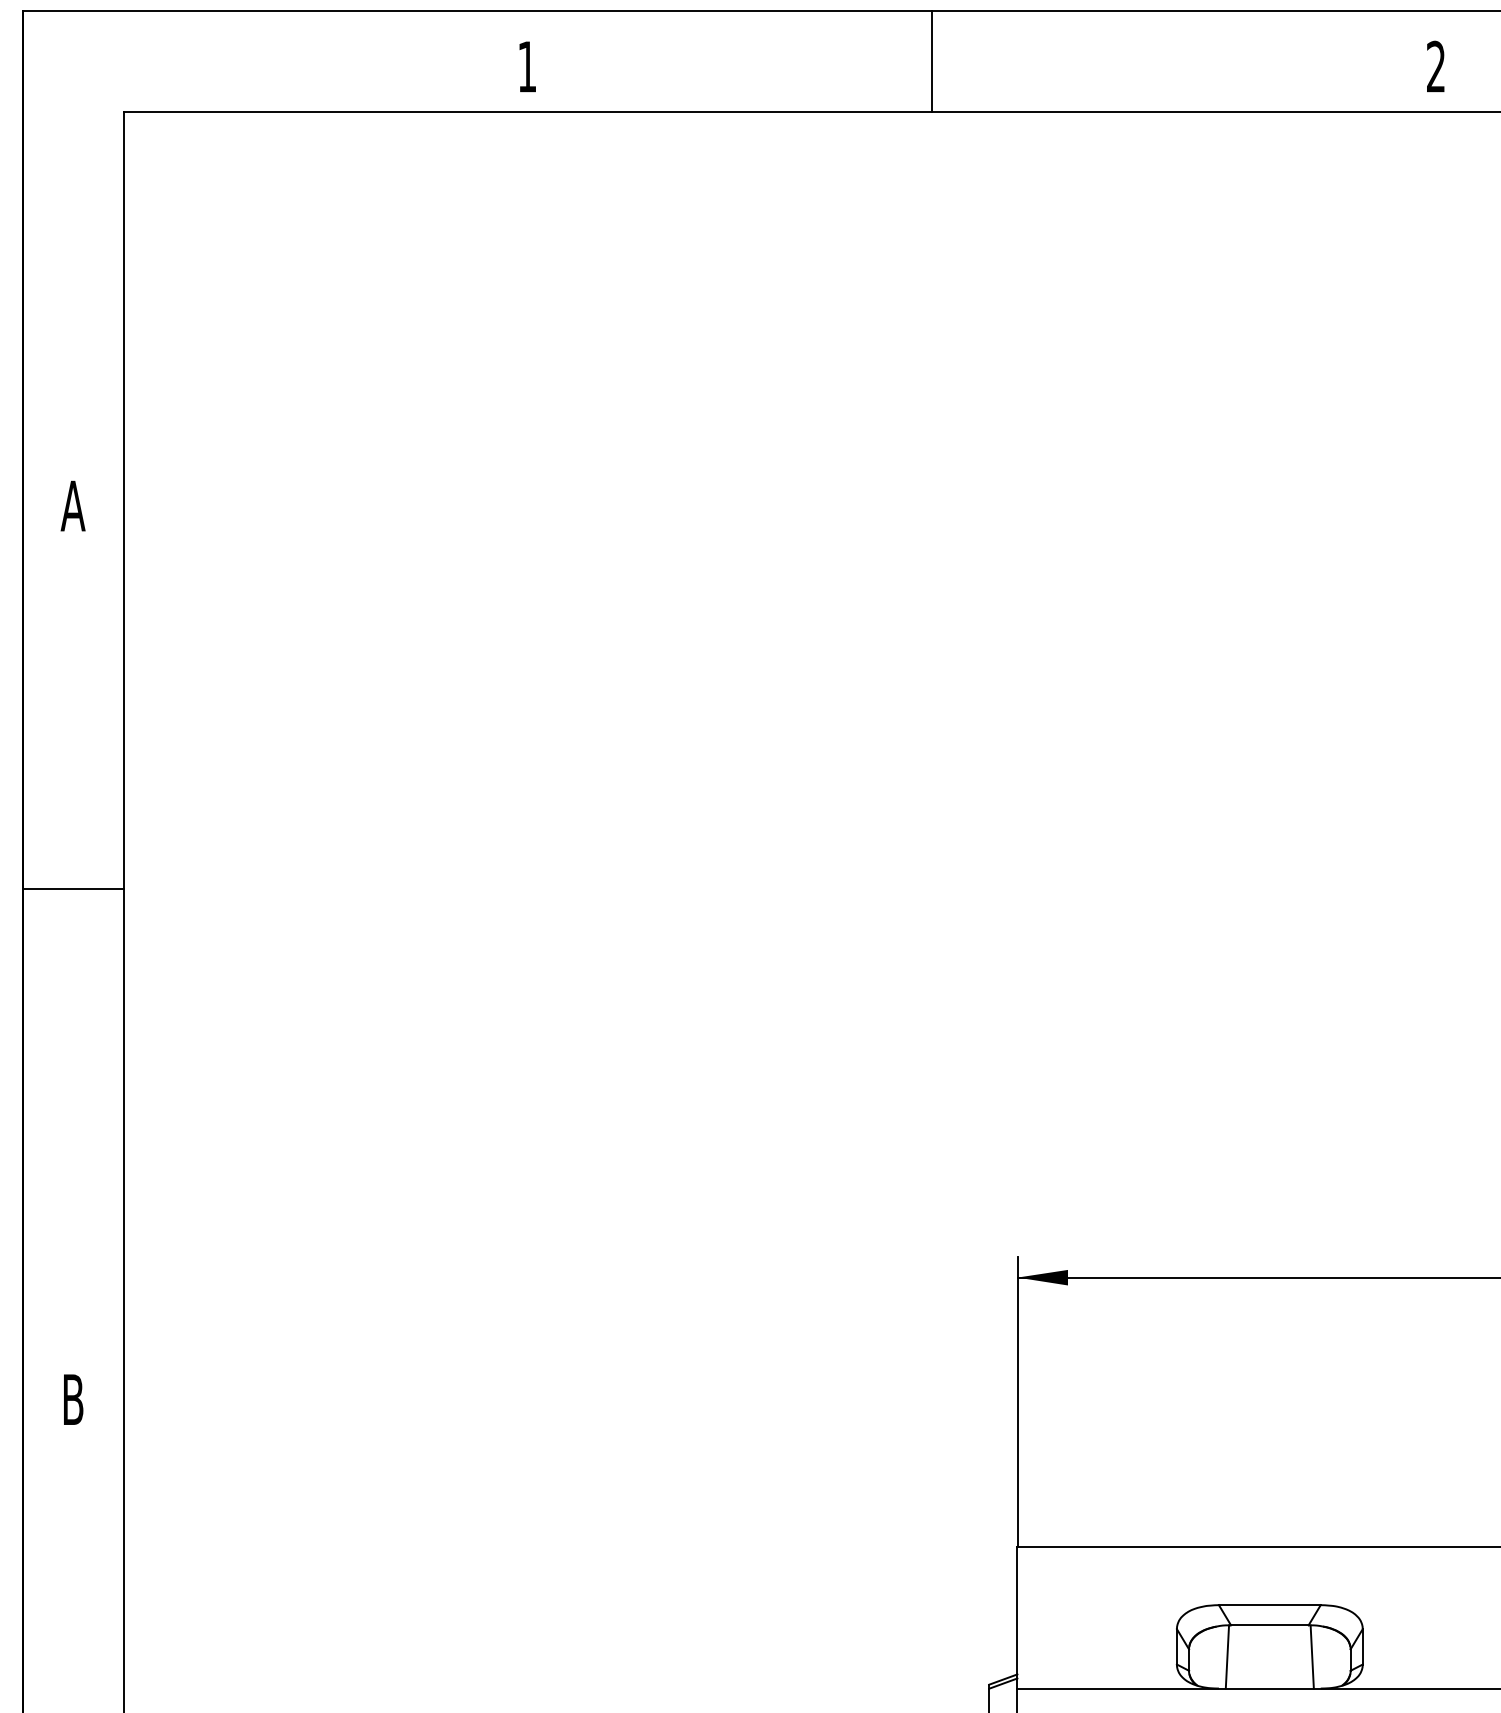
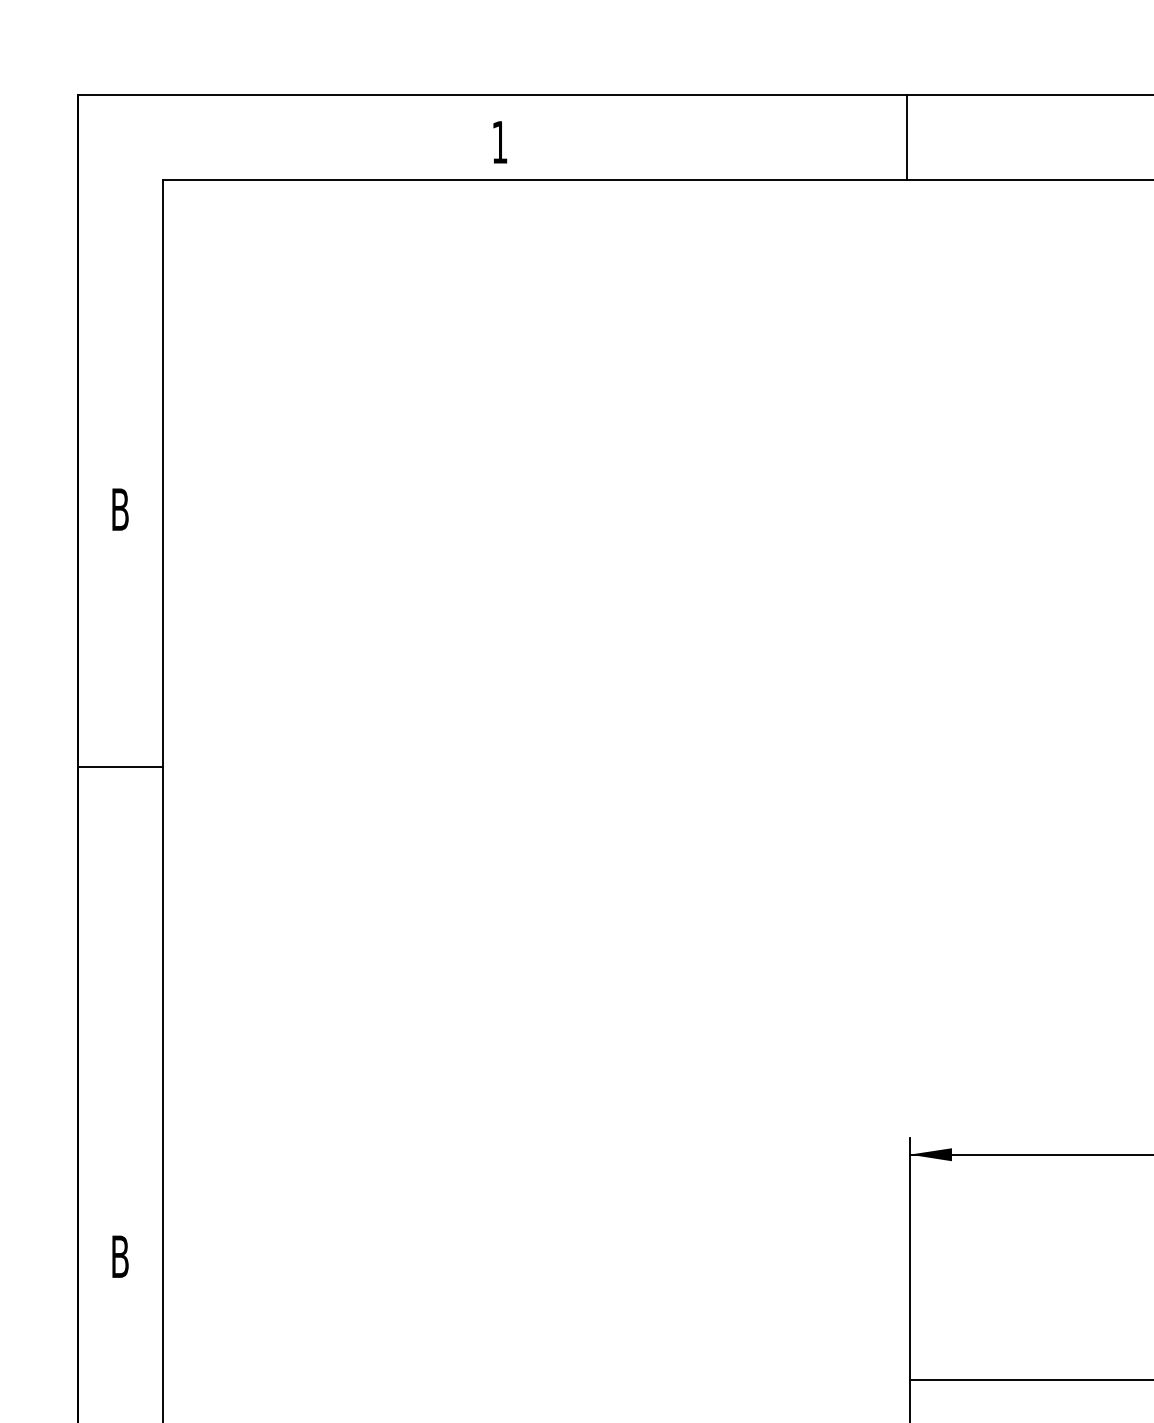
line: (931, 60) -> (906, 137), moved
text: (72, 505) -> (119, 509), A -> B
line: (72, 889) -> (119, 767), moved

